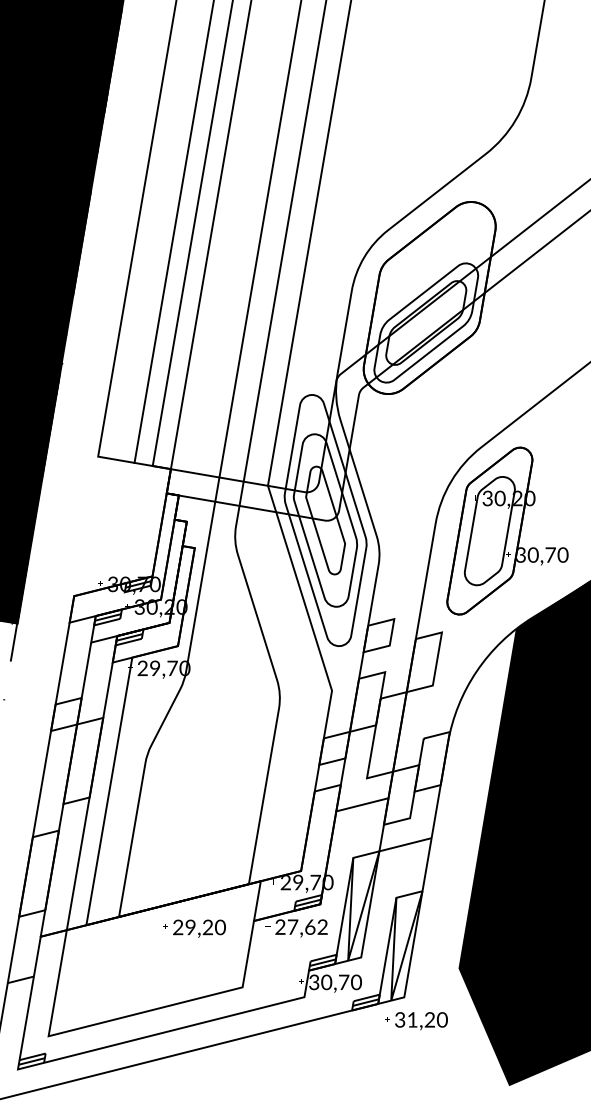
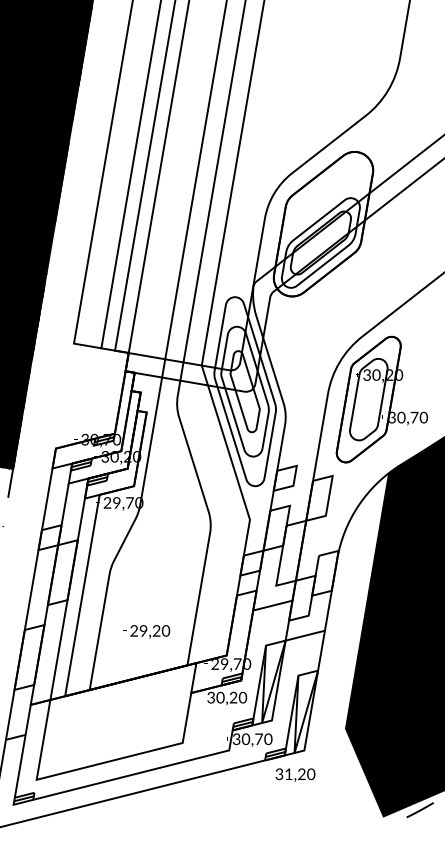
text: (301, 926) -> (227, 697), 27,62 -> 30,20
text: (194, 928) -> (146, 631), moved
text: (416, 1021) -> (291, 775), moved
line: (558, 1076) -> (420, 810), added

